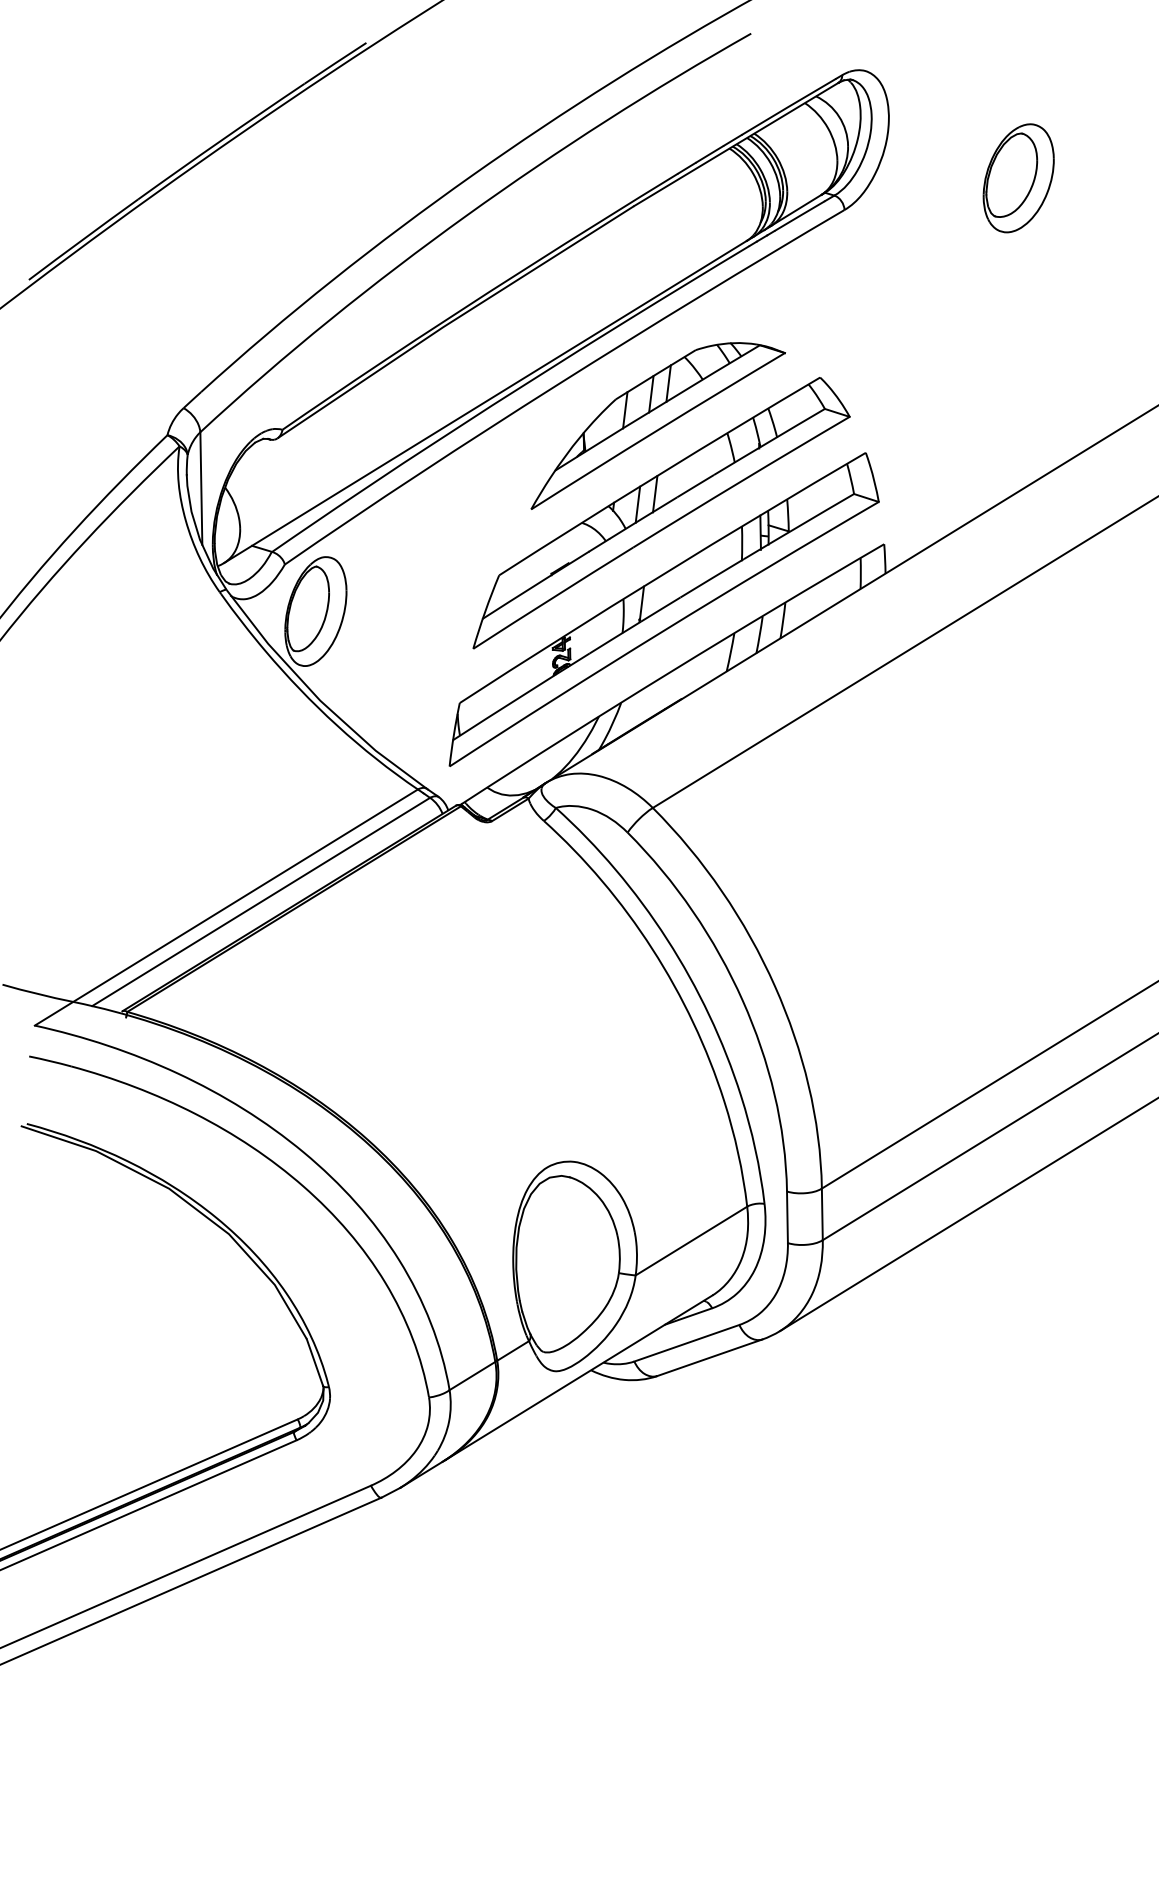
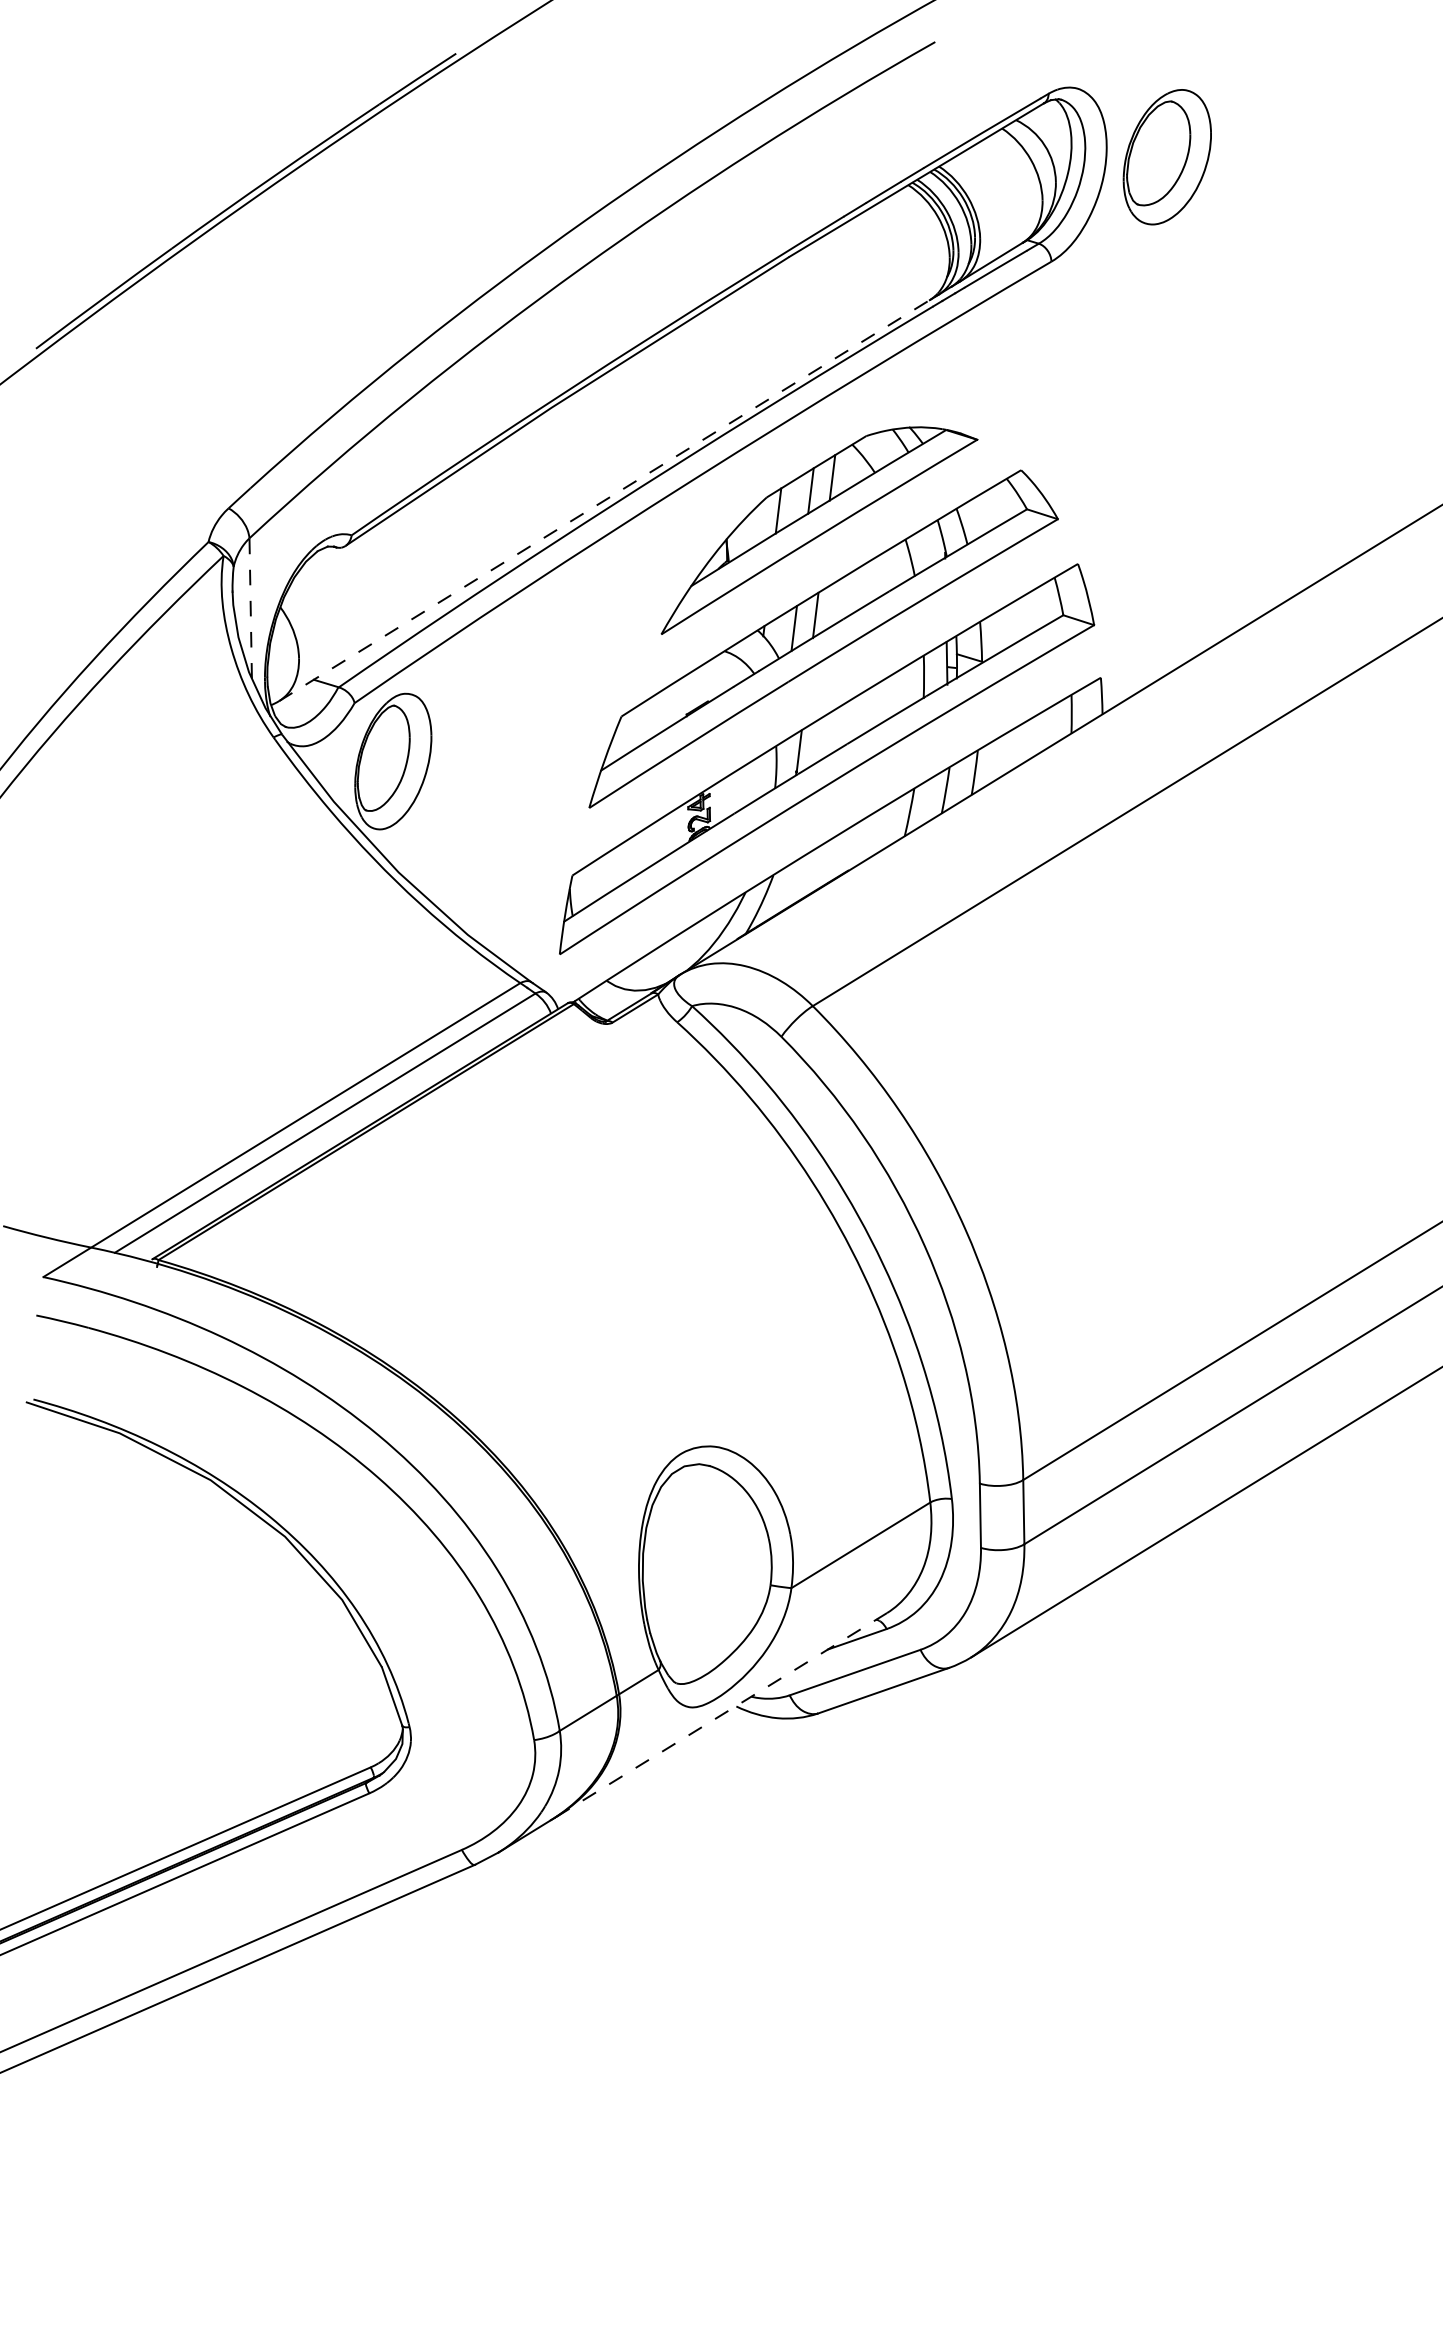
part: (1018, 178) -> (1166, 157), moved
line: (485, 401) -> (604, 500), solid -> dashed
line: (201, 487) -> (250, 607), solid -> dashed
line: (578, 1377) -> (720, 1715), solid -> dashed

